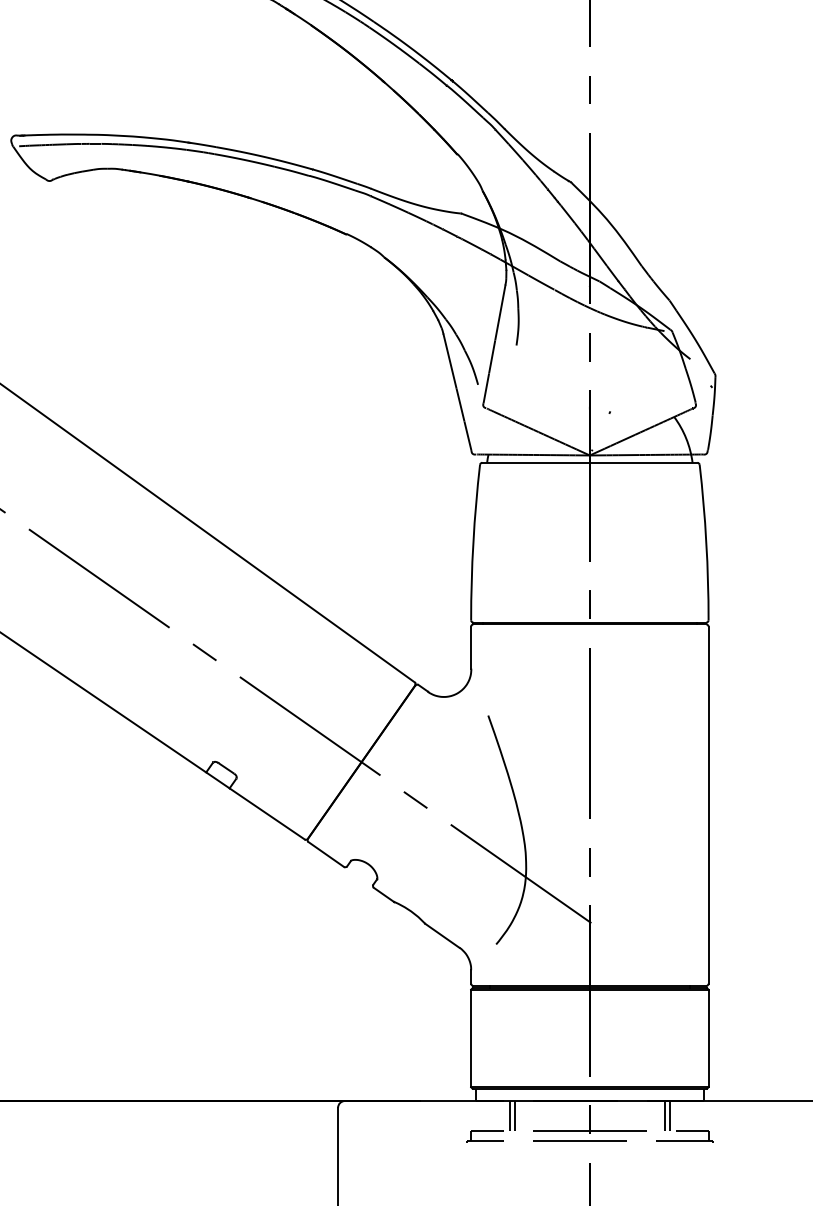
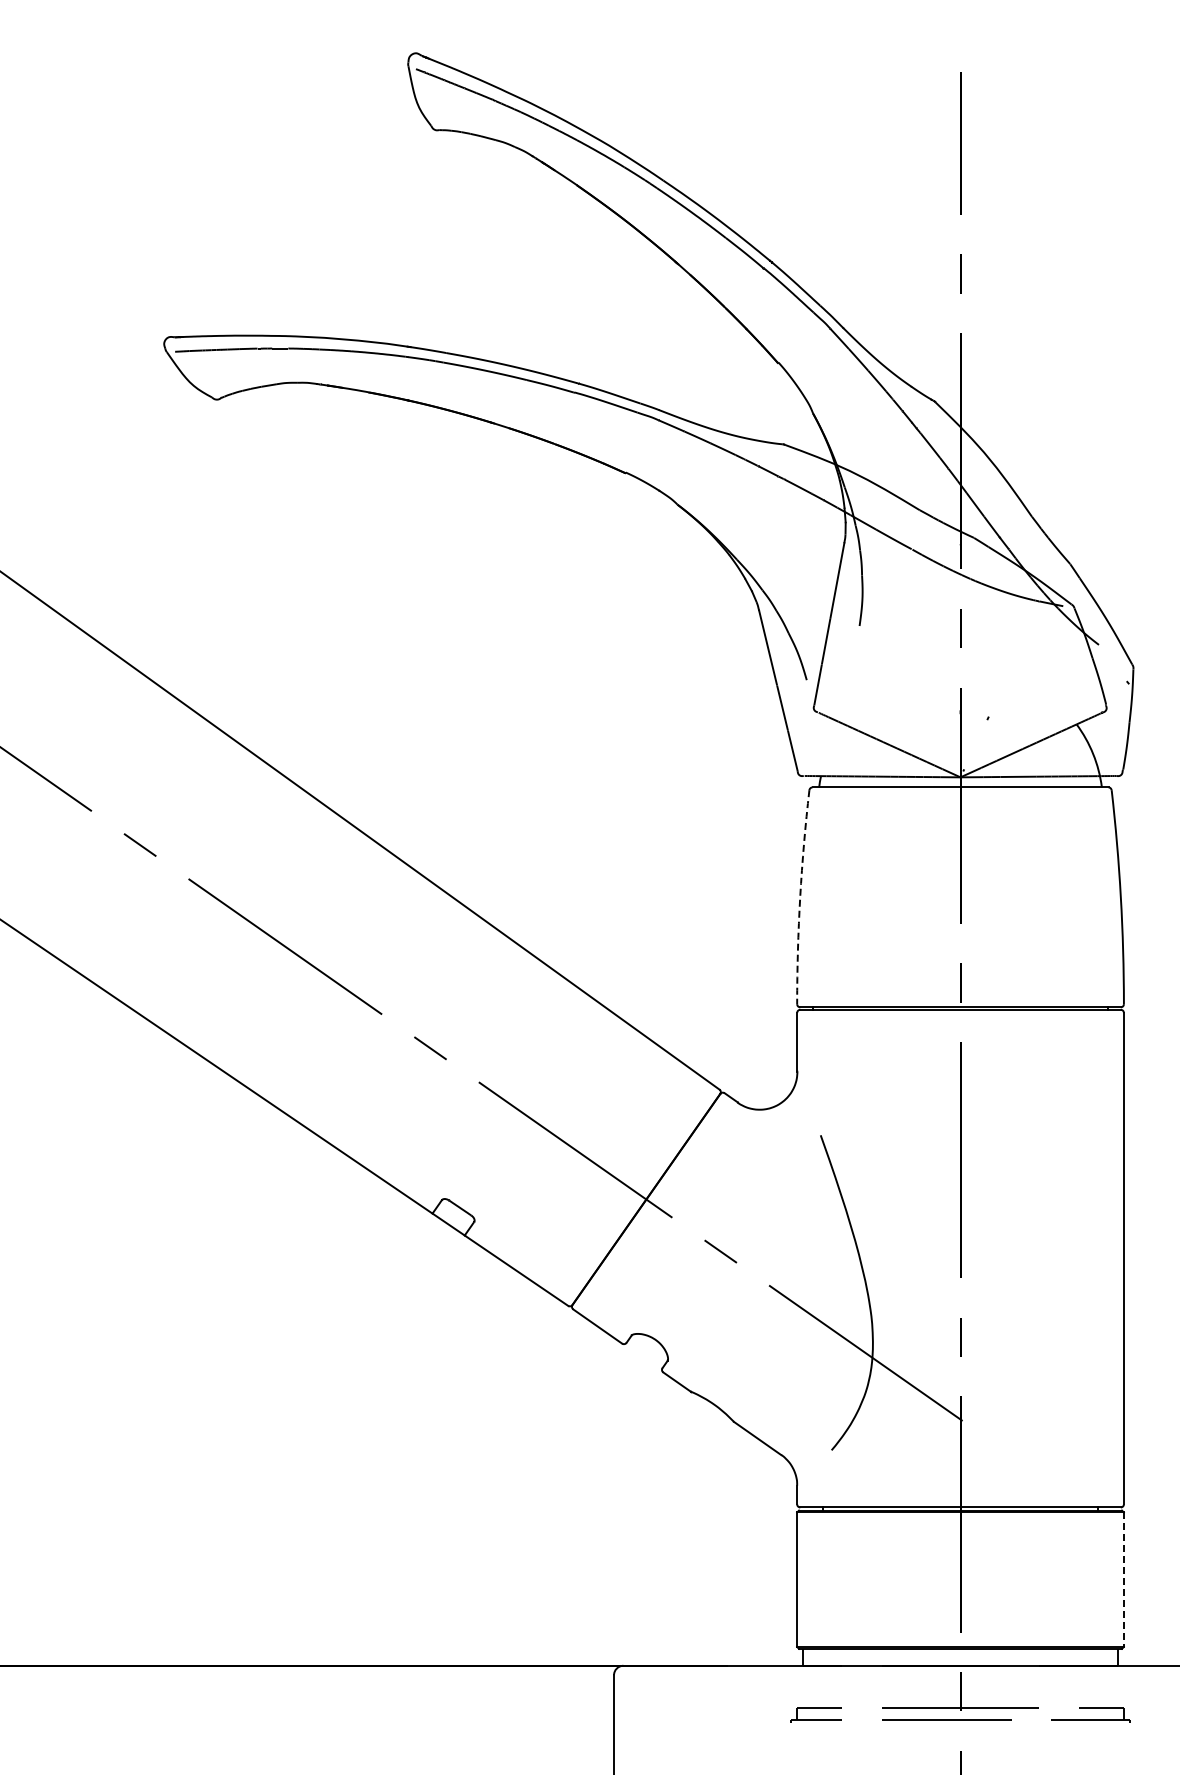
arc: (473, 542) -> (800, 896), solid -> dashed
line: (708, 1039) -> (1123, 1580), solid -> dashed
line: (509, 1116) -> (850, 1686), removed
line: (514, 1116) -> (856, 1686), removed
line: (665, 1116) -> (1064, 1686), removed
line: (669, 1116) -> (1070, 1686), removed

